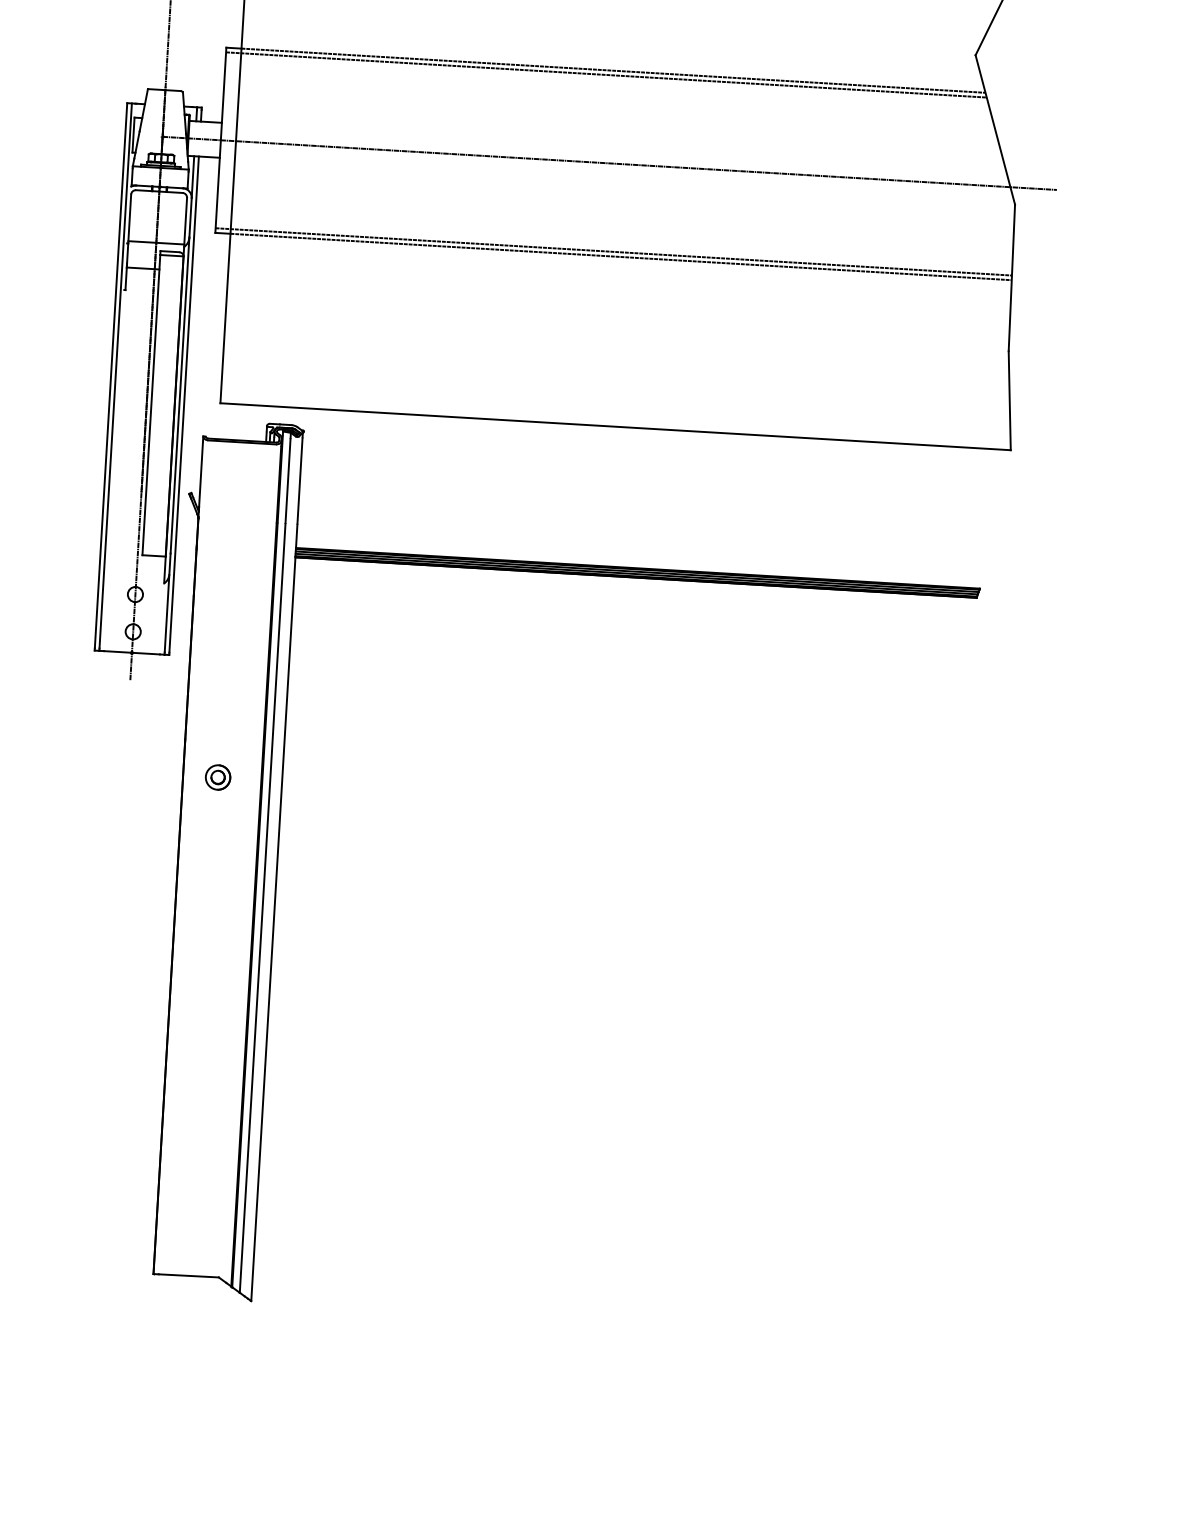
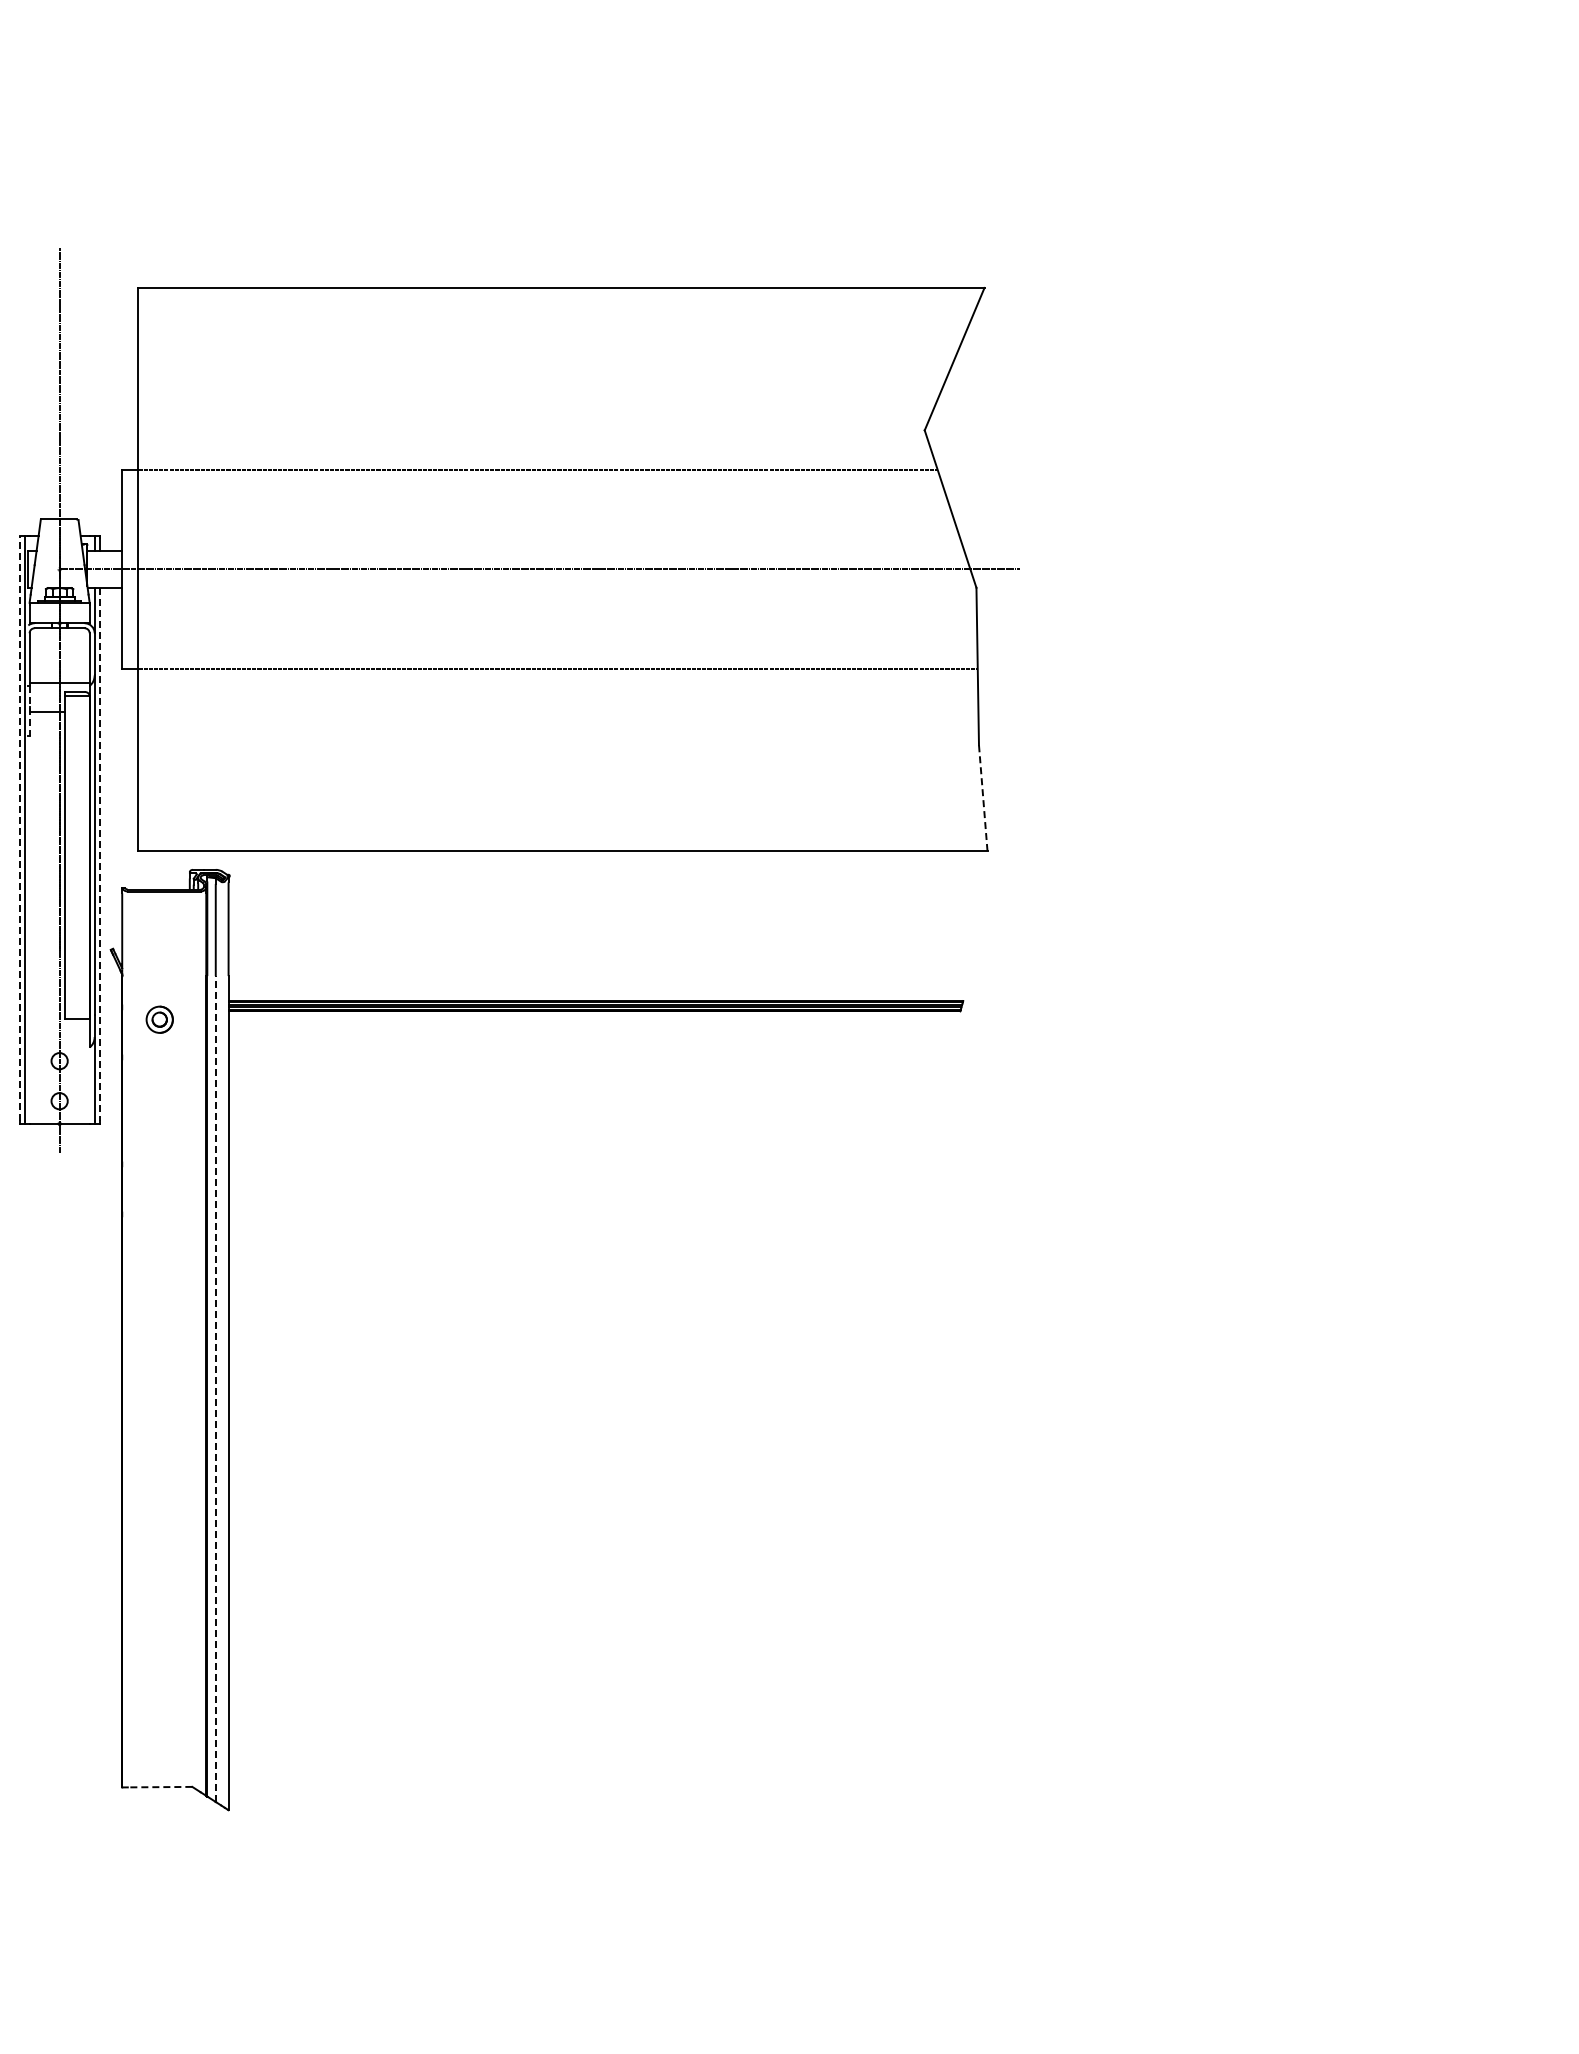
line: (606, 75) -> (530, 475), removed
line: (613, 251) -> (549, 663), removed
line: (126, 267) -> (29, 711), solid -> dashed
line: (110, 375) -> (19, 828), solid -> dashed
line: (1010, 400) -> (983, 797), solid -> dashed
line: (183, 405) -> (99, 855), solid -> dashed
part: (217, 777) -> (159, 1019), moved
line: (262, 908) -> (215, 1389), solid -> dashed
line: (188, 1276) -> (159, 1787), solid -> dashed

